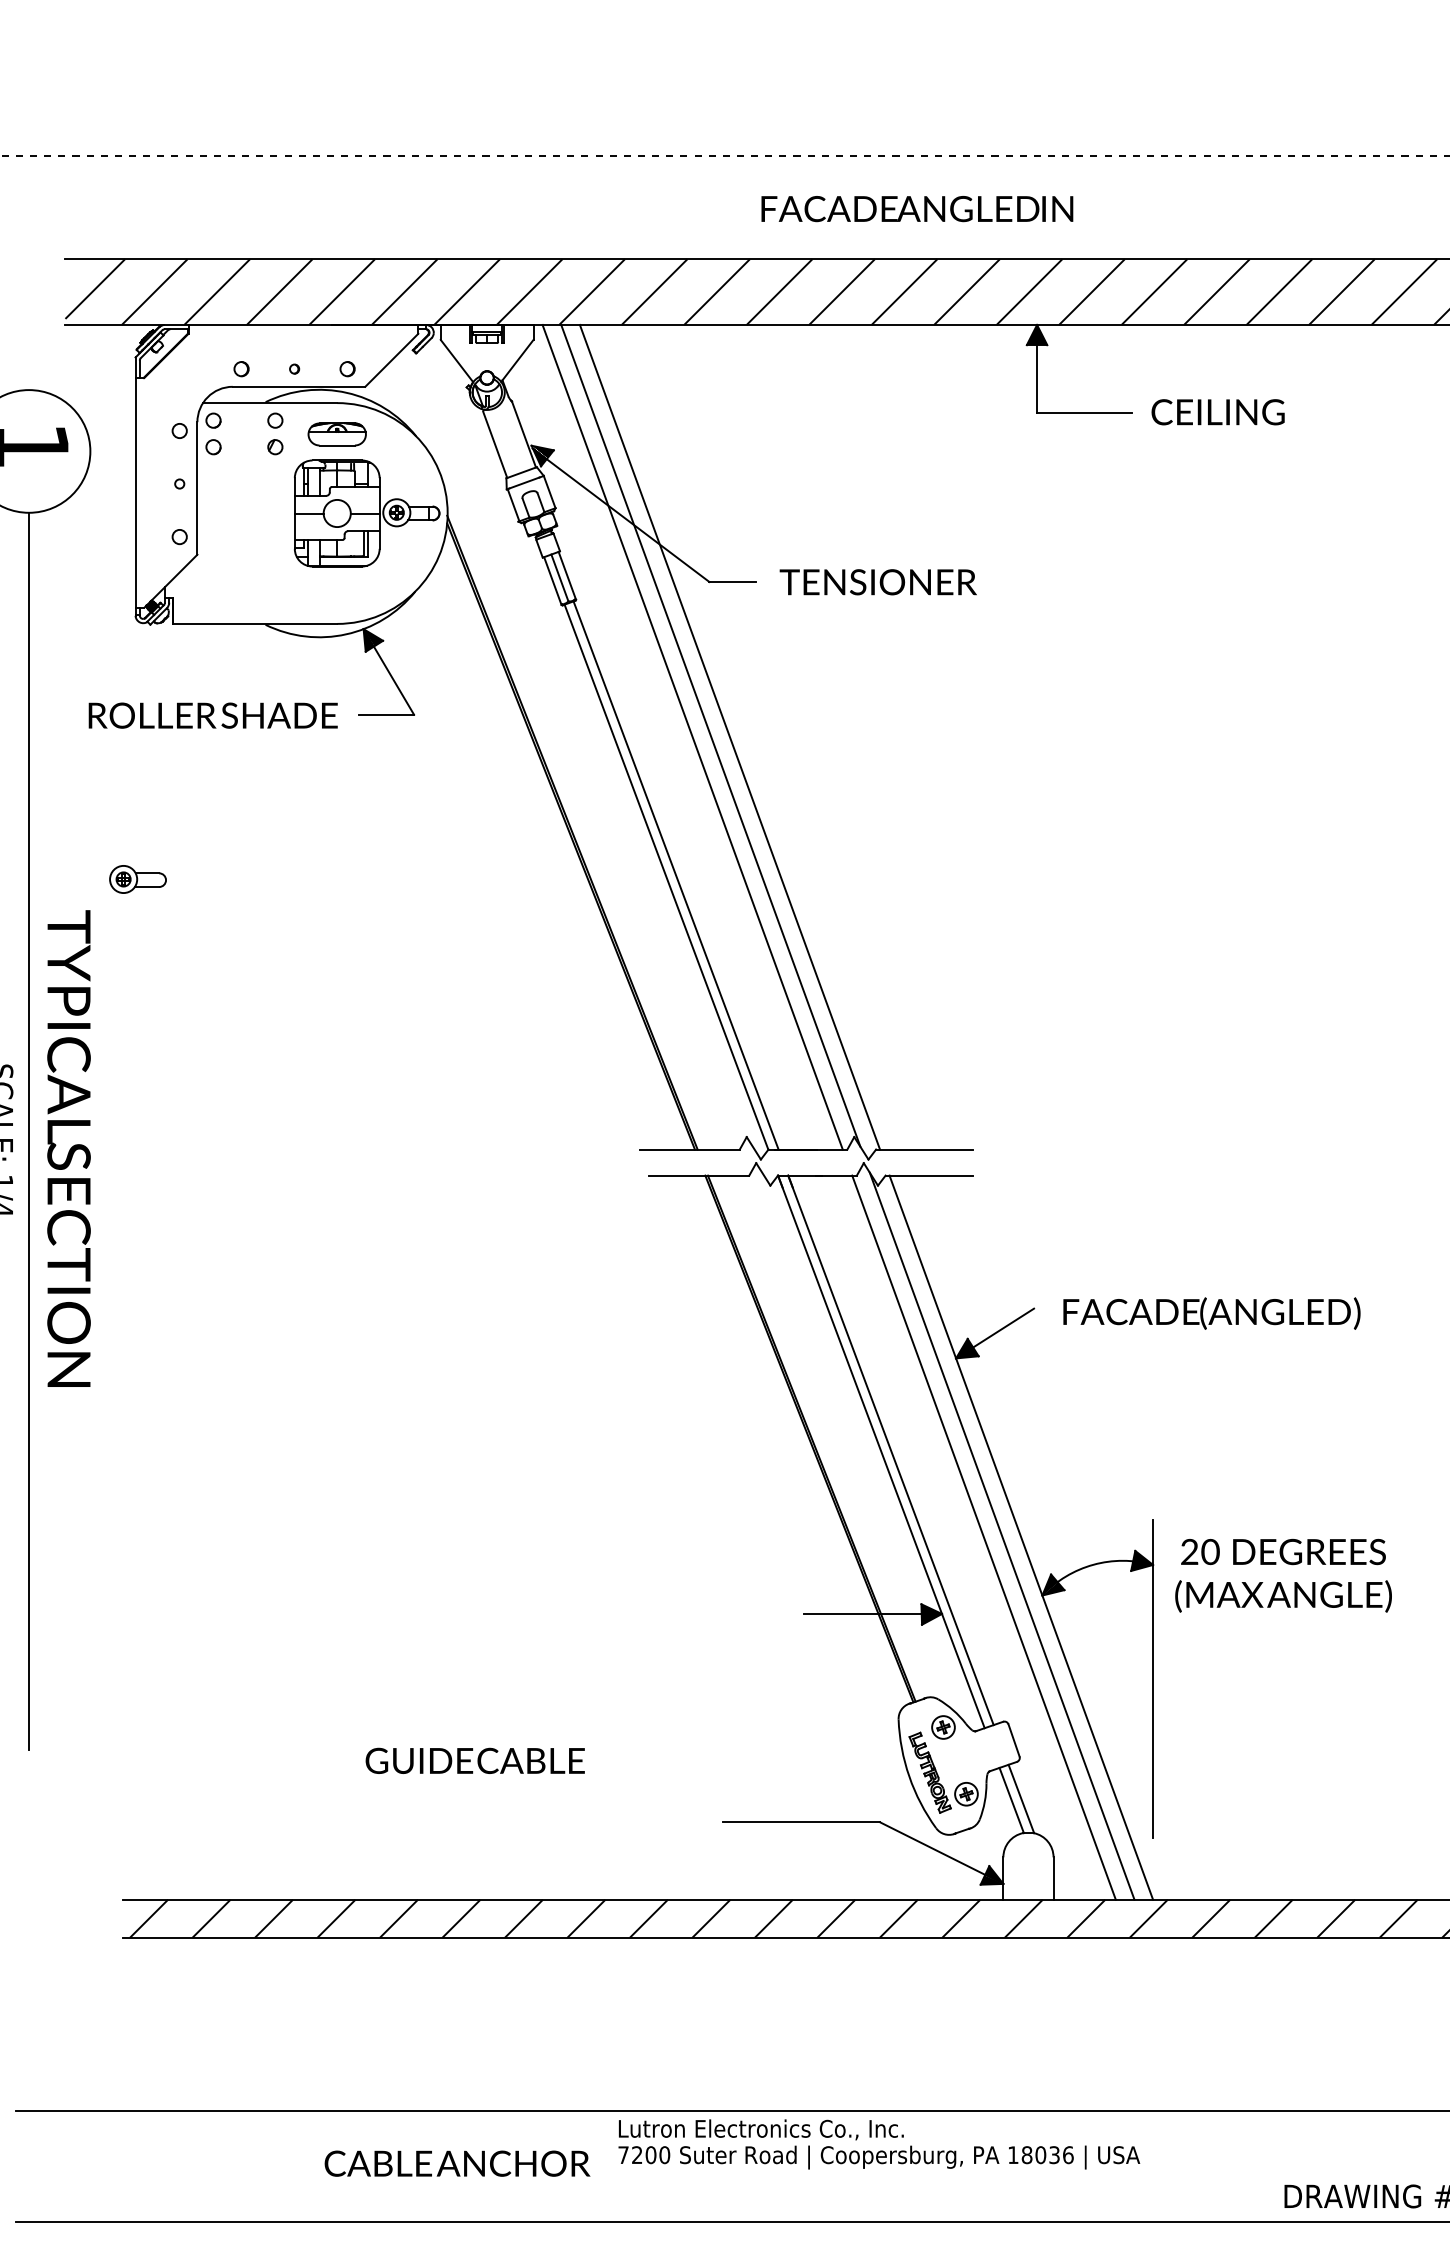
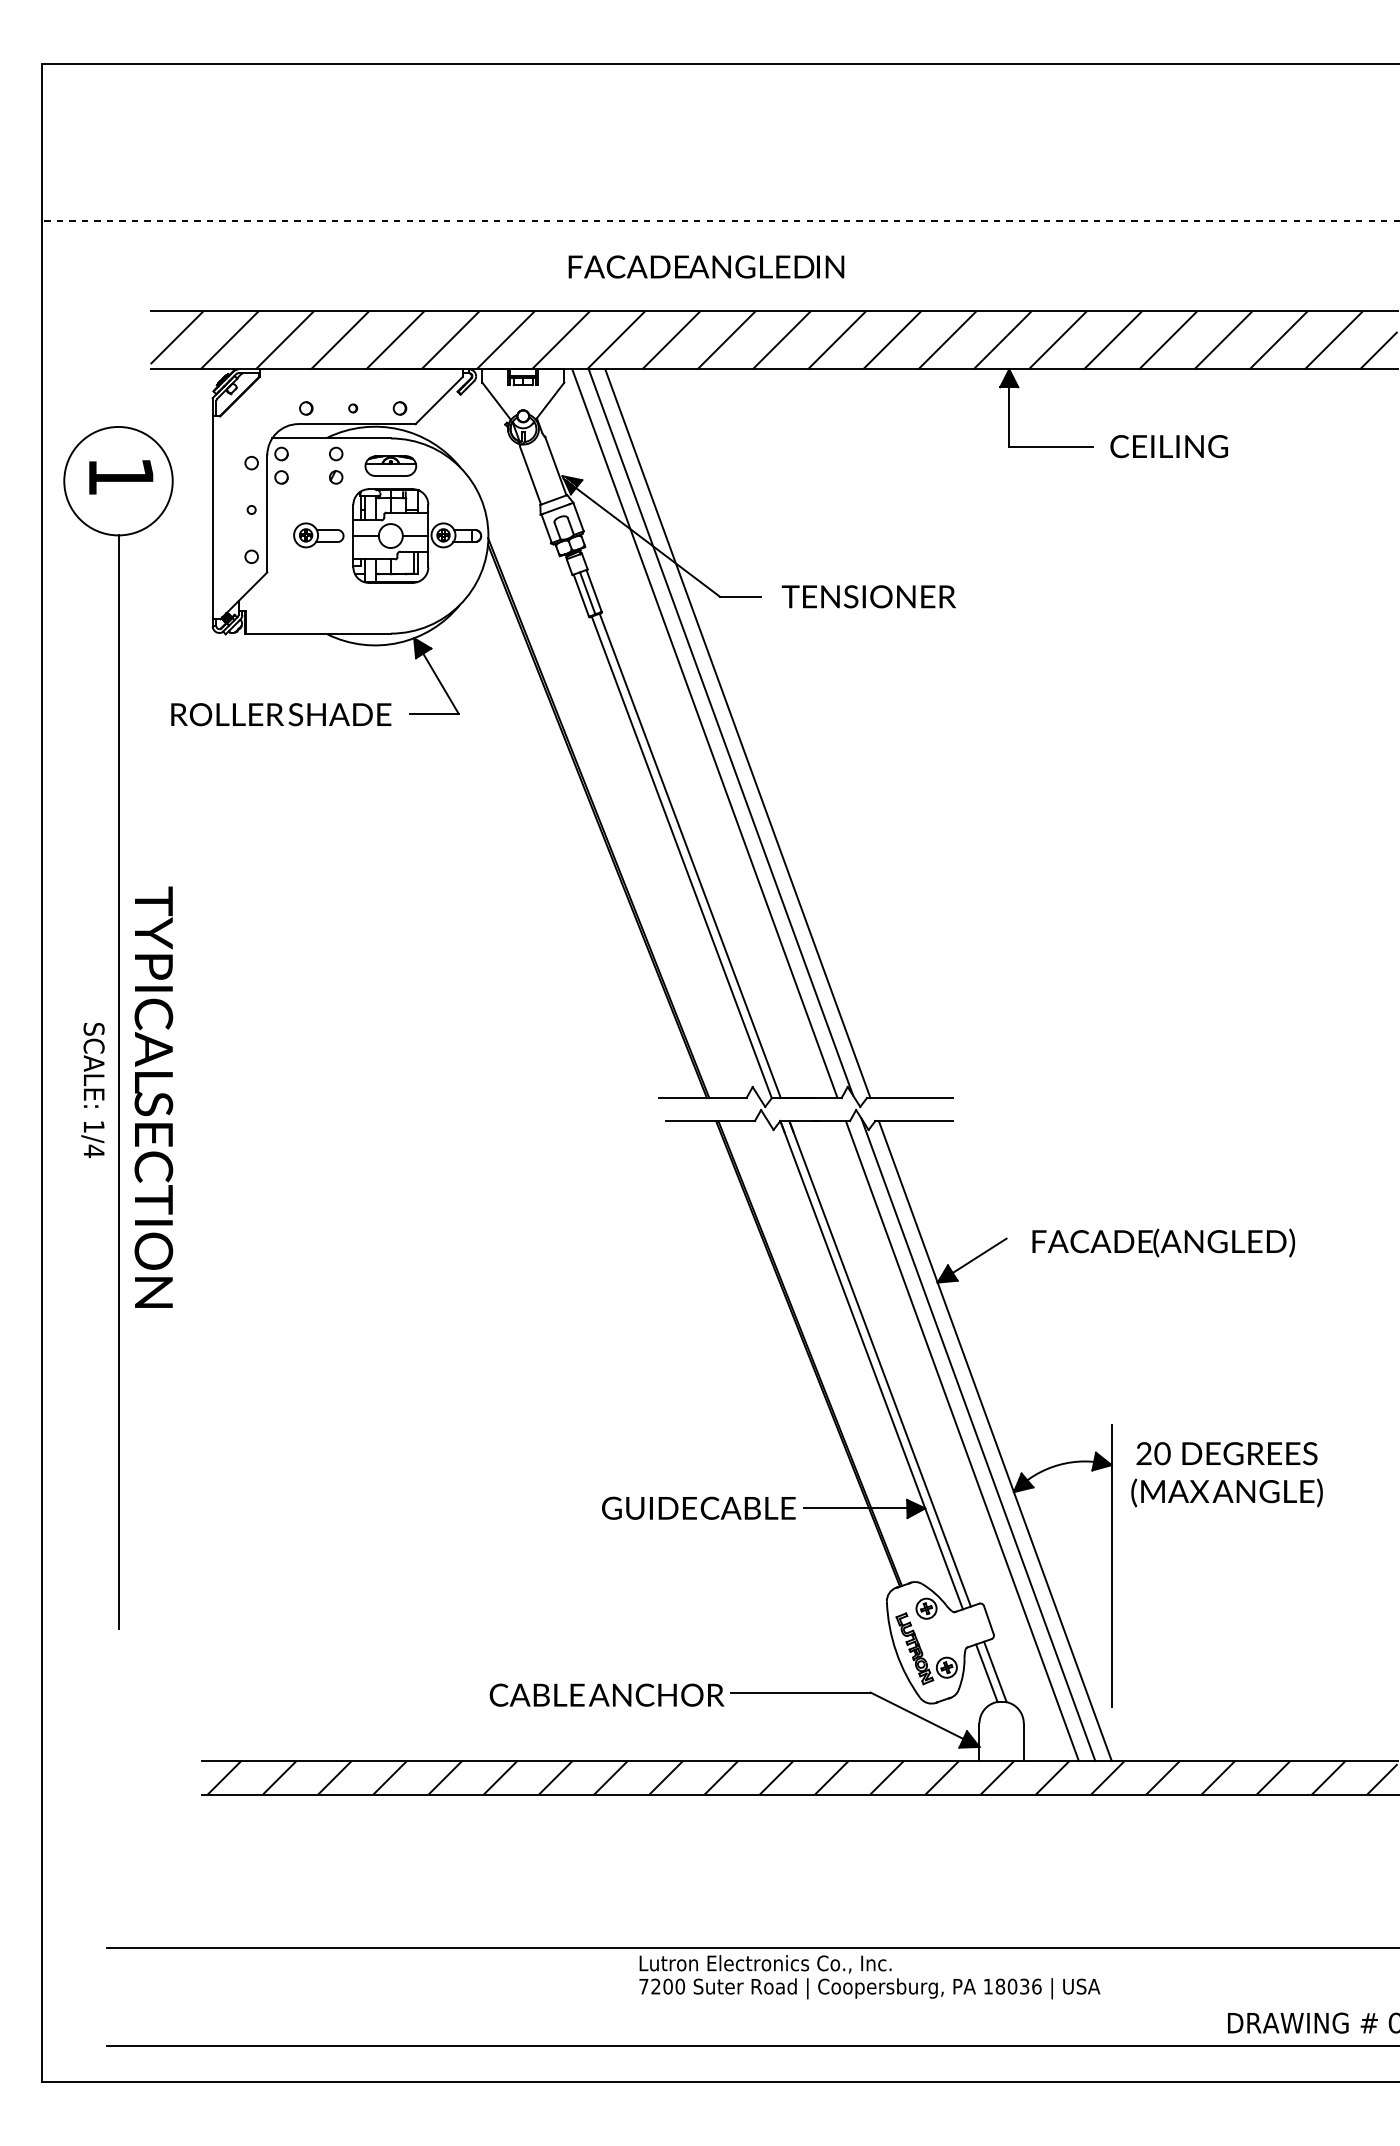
text: (917, 208) -> (706, 266), moved
part: (137, 879) -> (318, 535), moved
text: (474, 1760) -> (698, 1507), moved
text: (456, 2162) -> (606, 1694), moved

